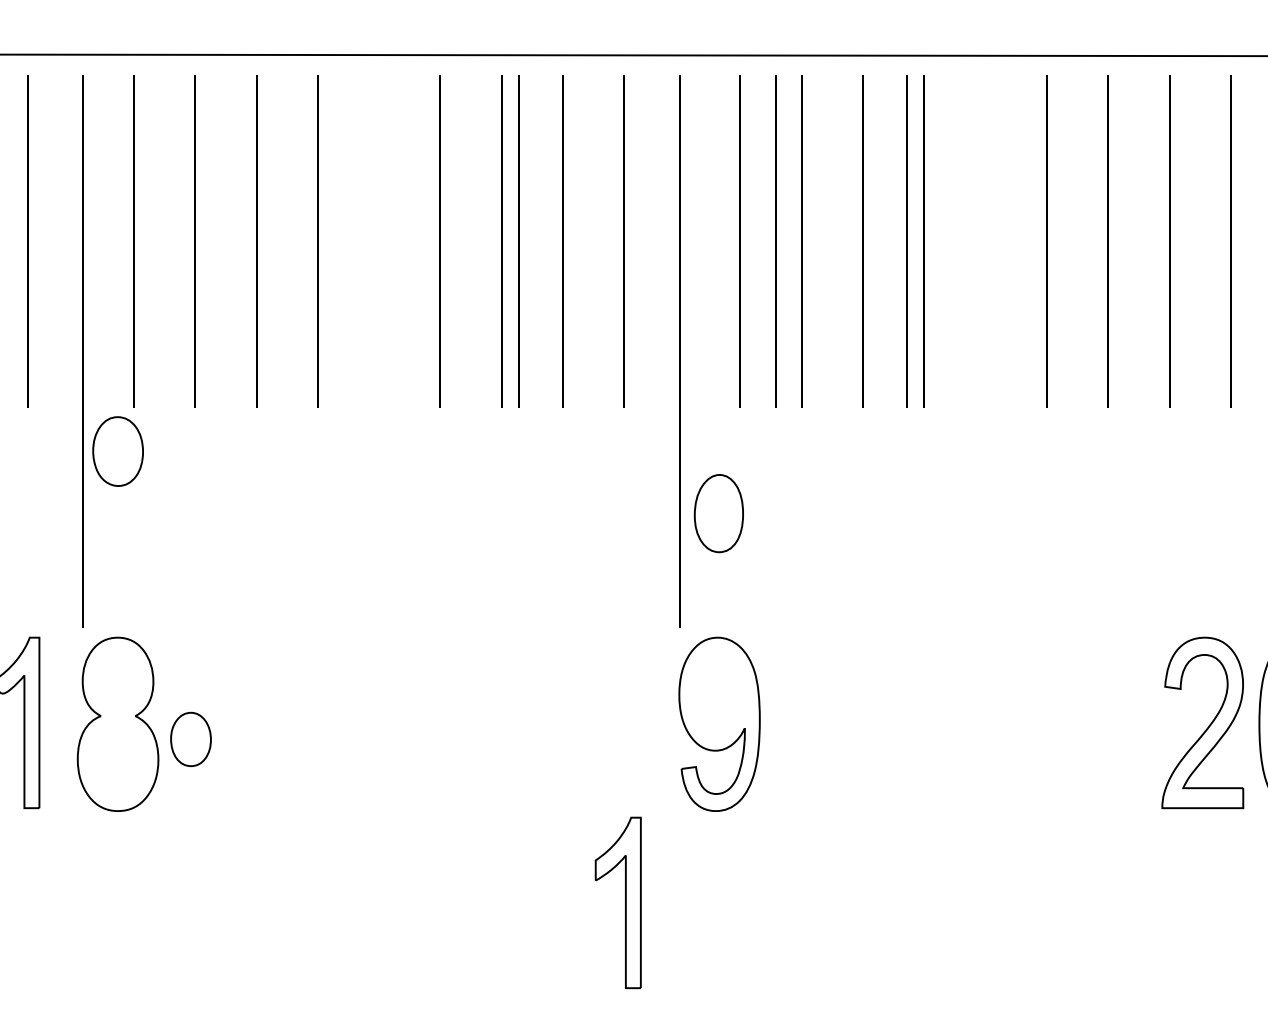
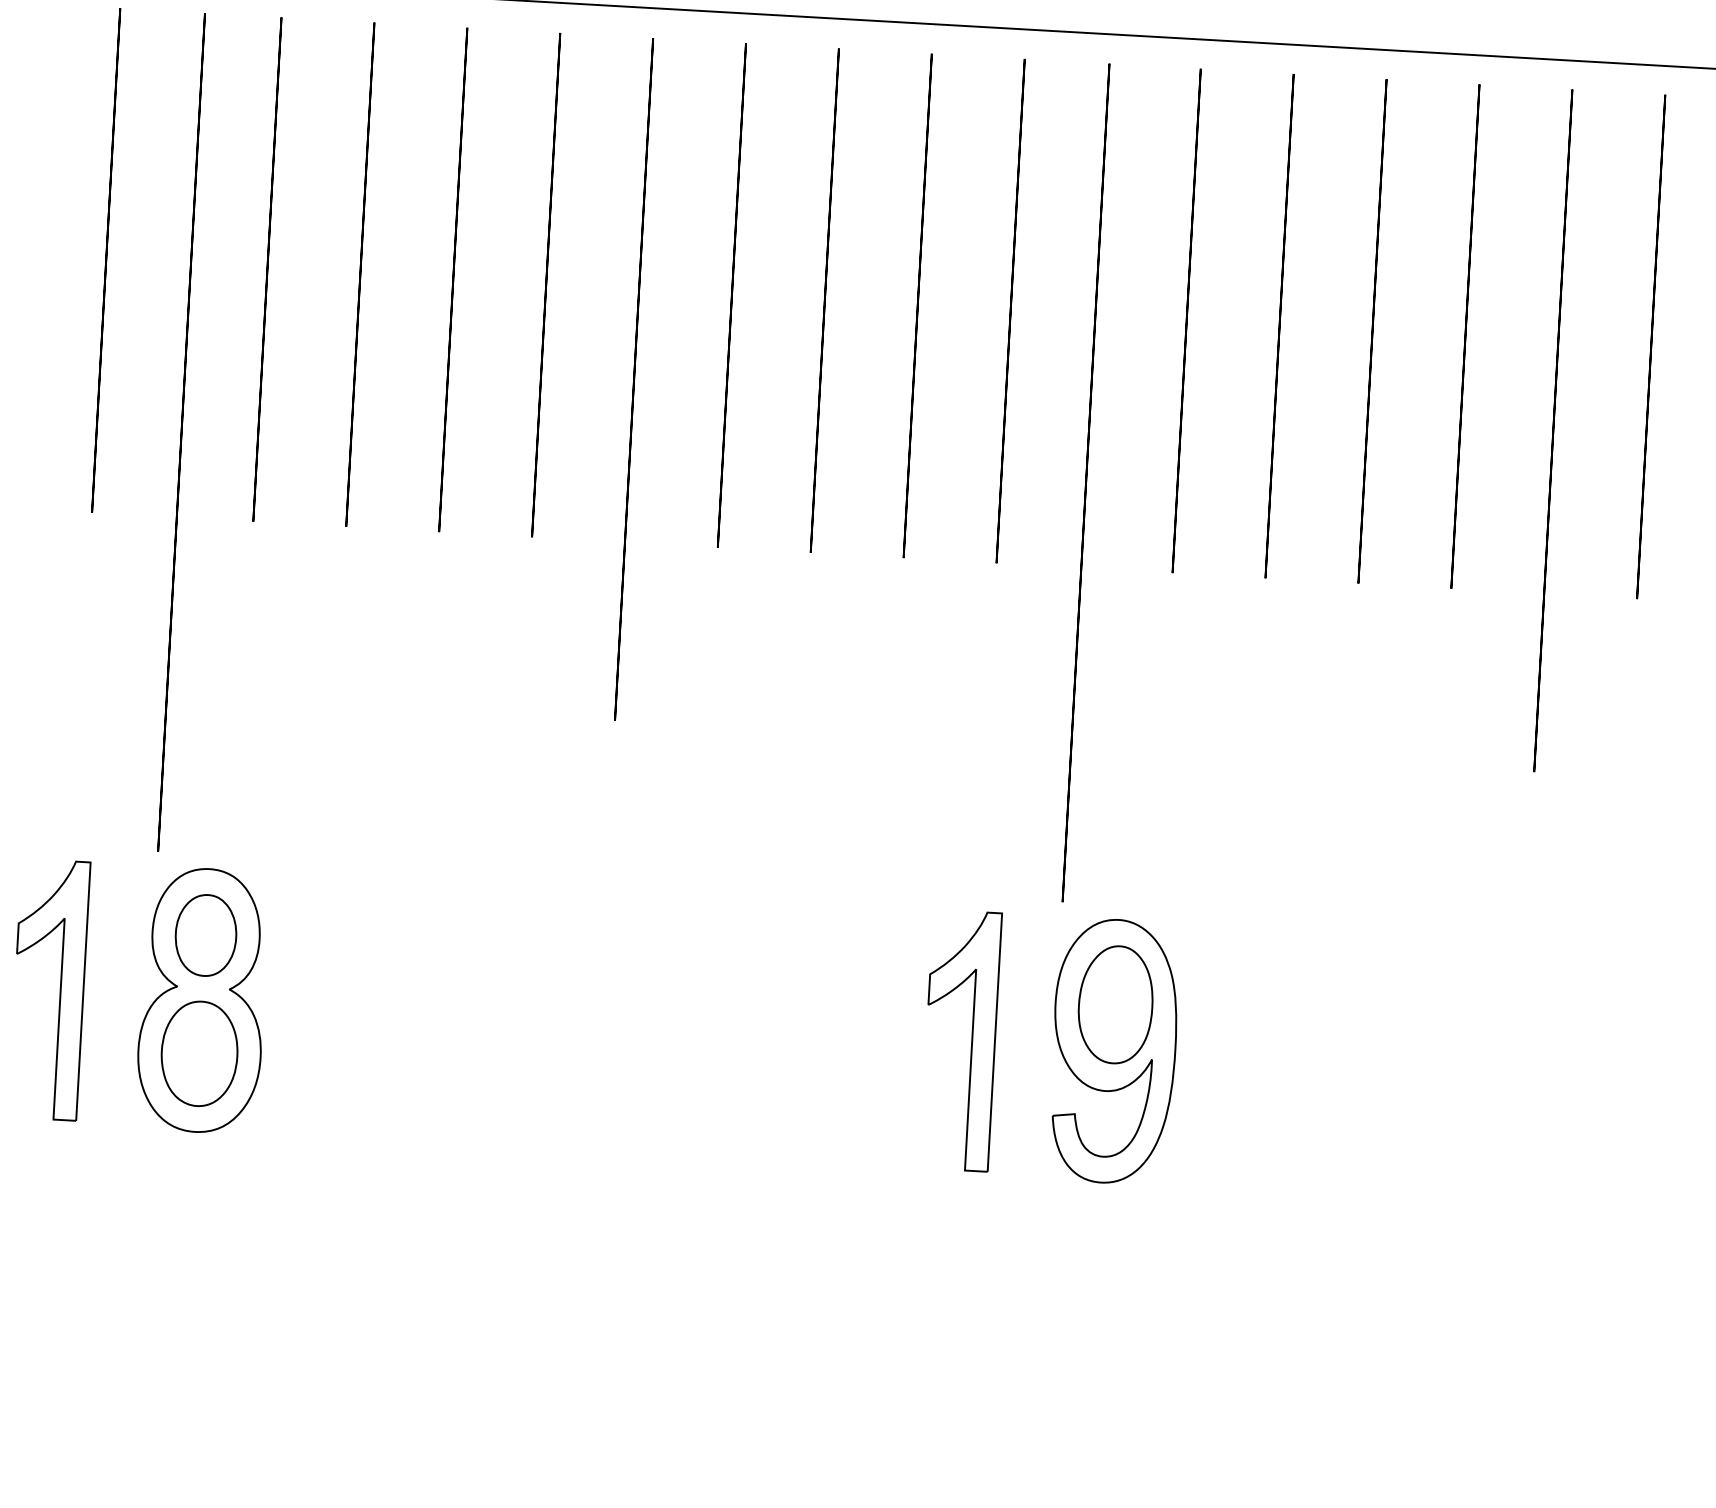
line: (518, 241) -> (850, 302), removed
line: (775, 241) -> (1239, 324), removed
line: (906, 241) -> (1438, 335), removed
line: (378, 299) -> (633, 378), added
line: (985, 299) -> (1553, 430), added
part: (117, 451) -> (198, 1053), moved
part: (718, 513) -> (1115, 1004), moved
part: (190, 738) -> (205, 933), moved
part: (625, 902) -> (971, 1040), moved

